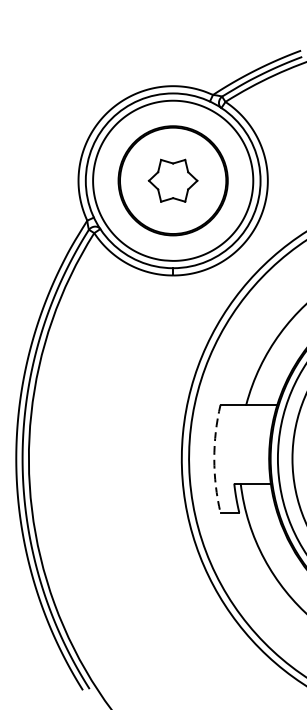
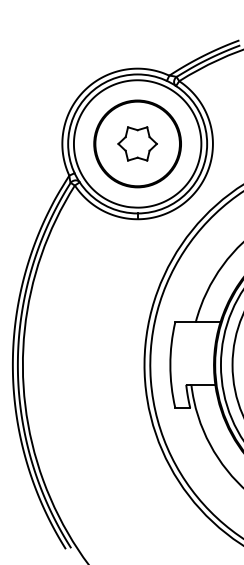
arc: (214, 459) -> (170, 365), dashed -> solid

